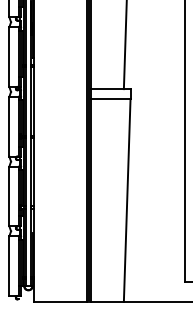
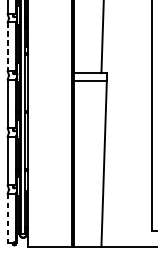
line: (9, 57) -> (7, 47), solid -> dashed
line: (9, 266) -> (7, 218), solid -> dashed

